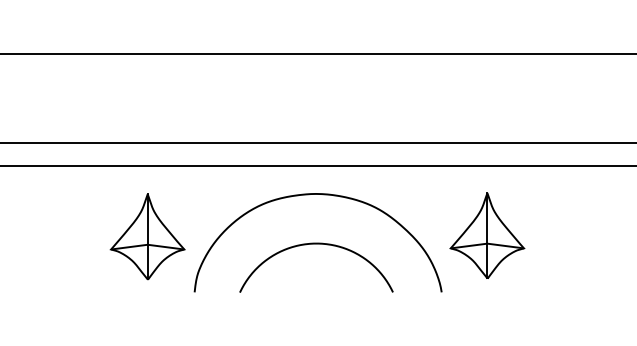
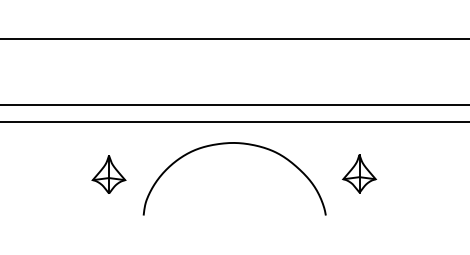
part: (487, 235) -> (359, 173), size x0.6
part: (146, 236) -> (108, 174), size x0.6
curve: (316, 244) -> (233, 180), removed

